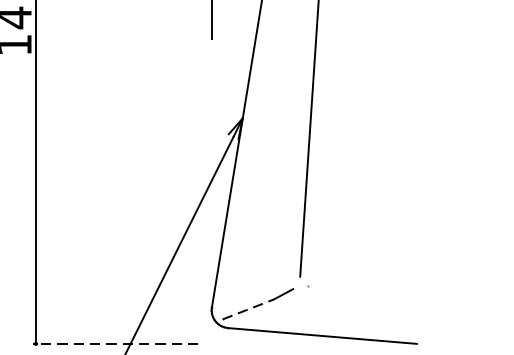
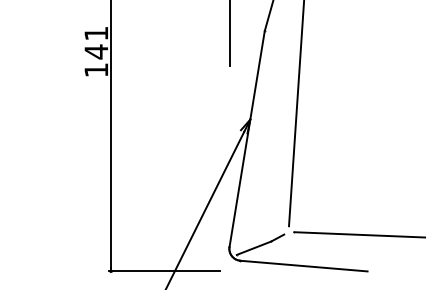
line: (404, 289) -> (359, 234), added
line: (248, 309) -> (254, 248), dashed -> solid
line: (115, 344) -> (164, 271), dashed -> solid

